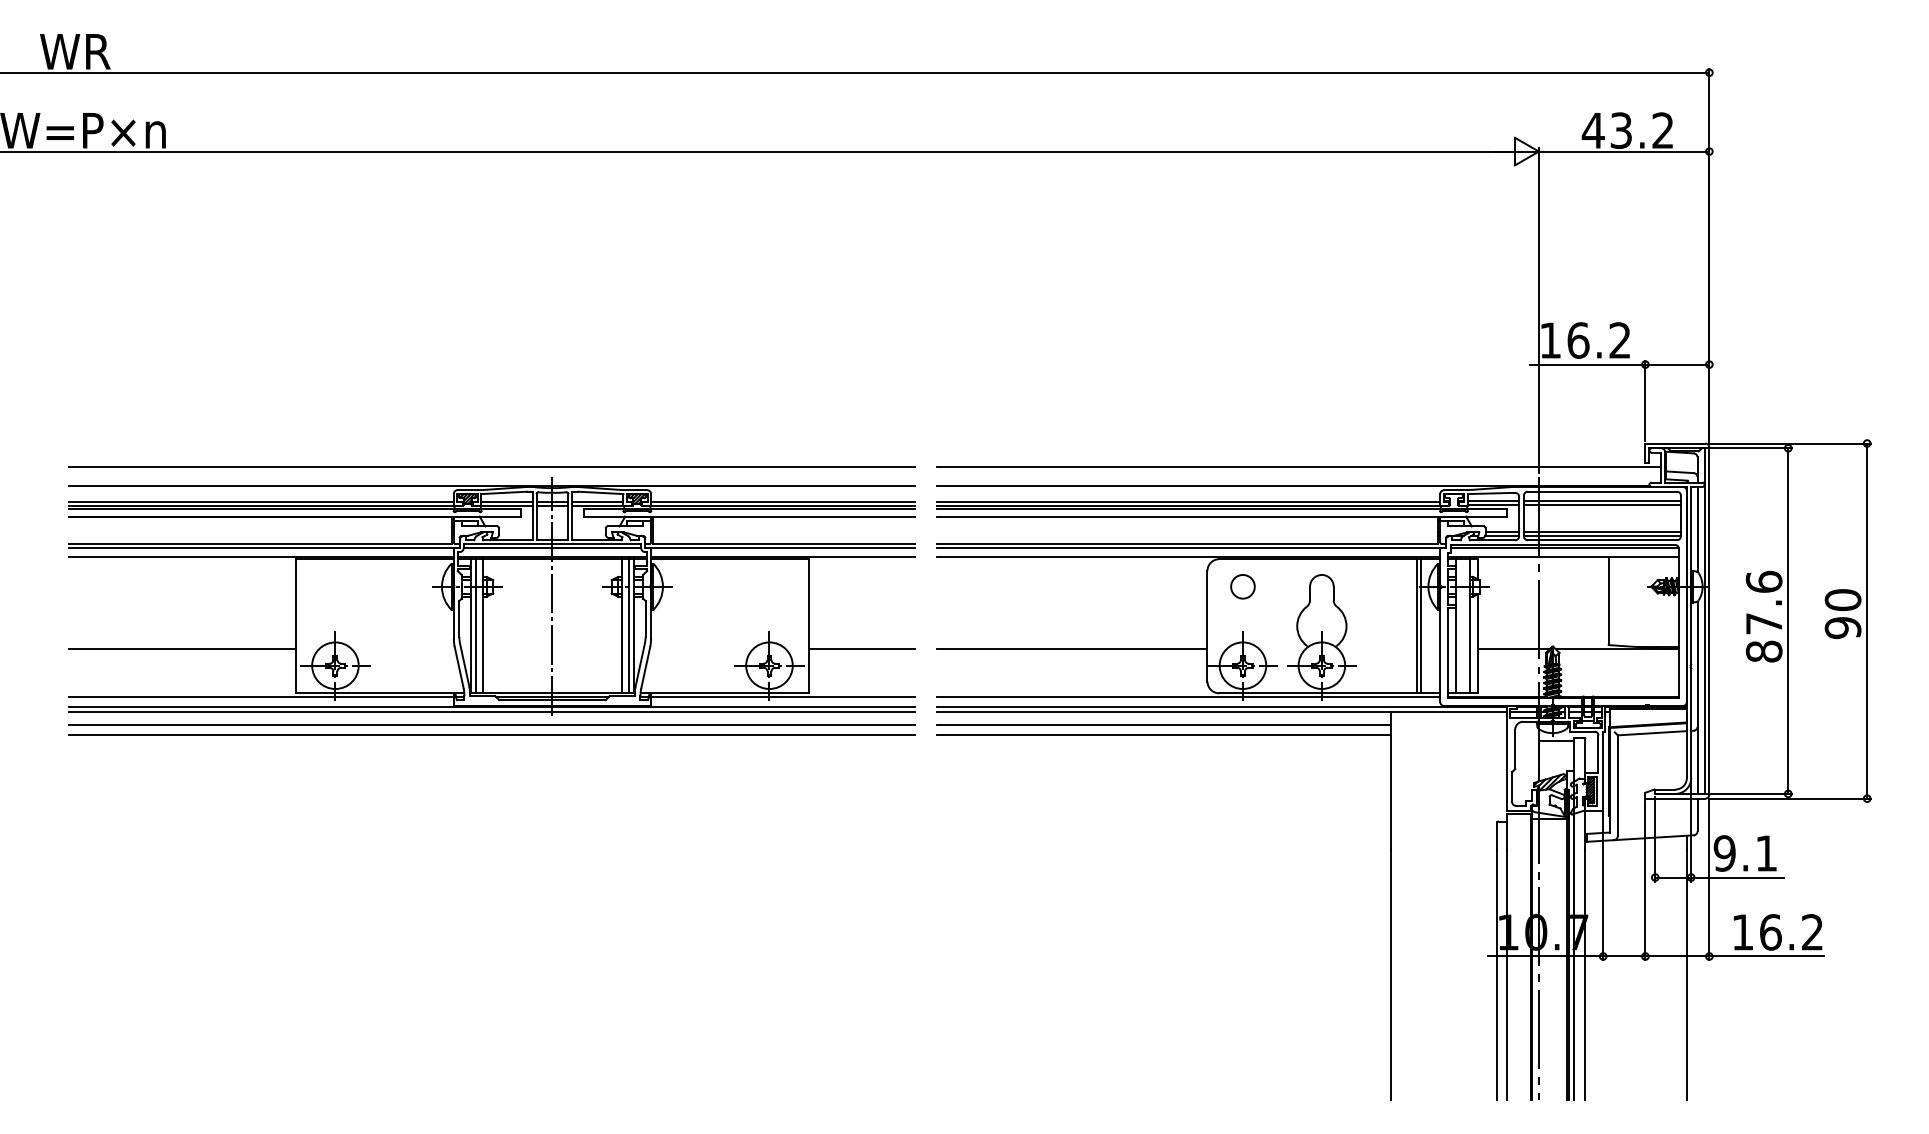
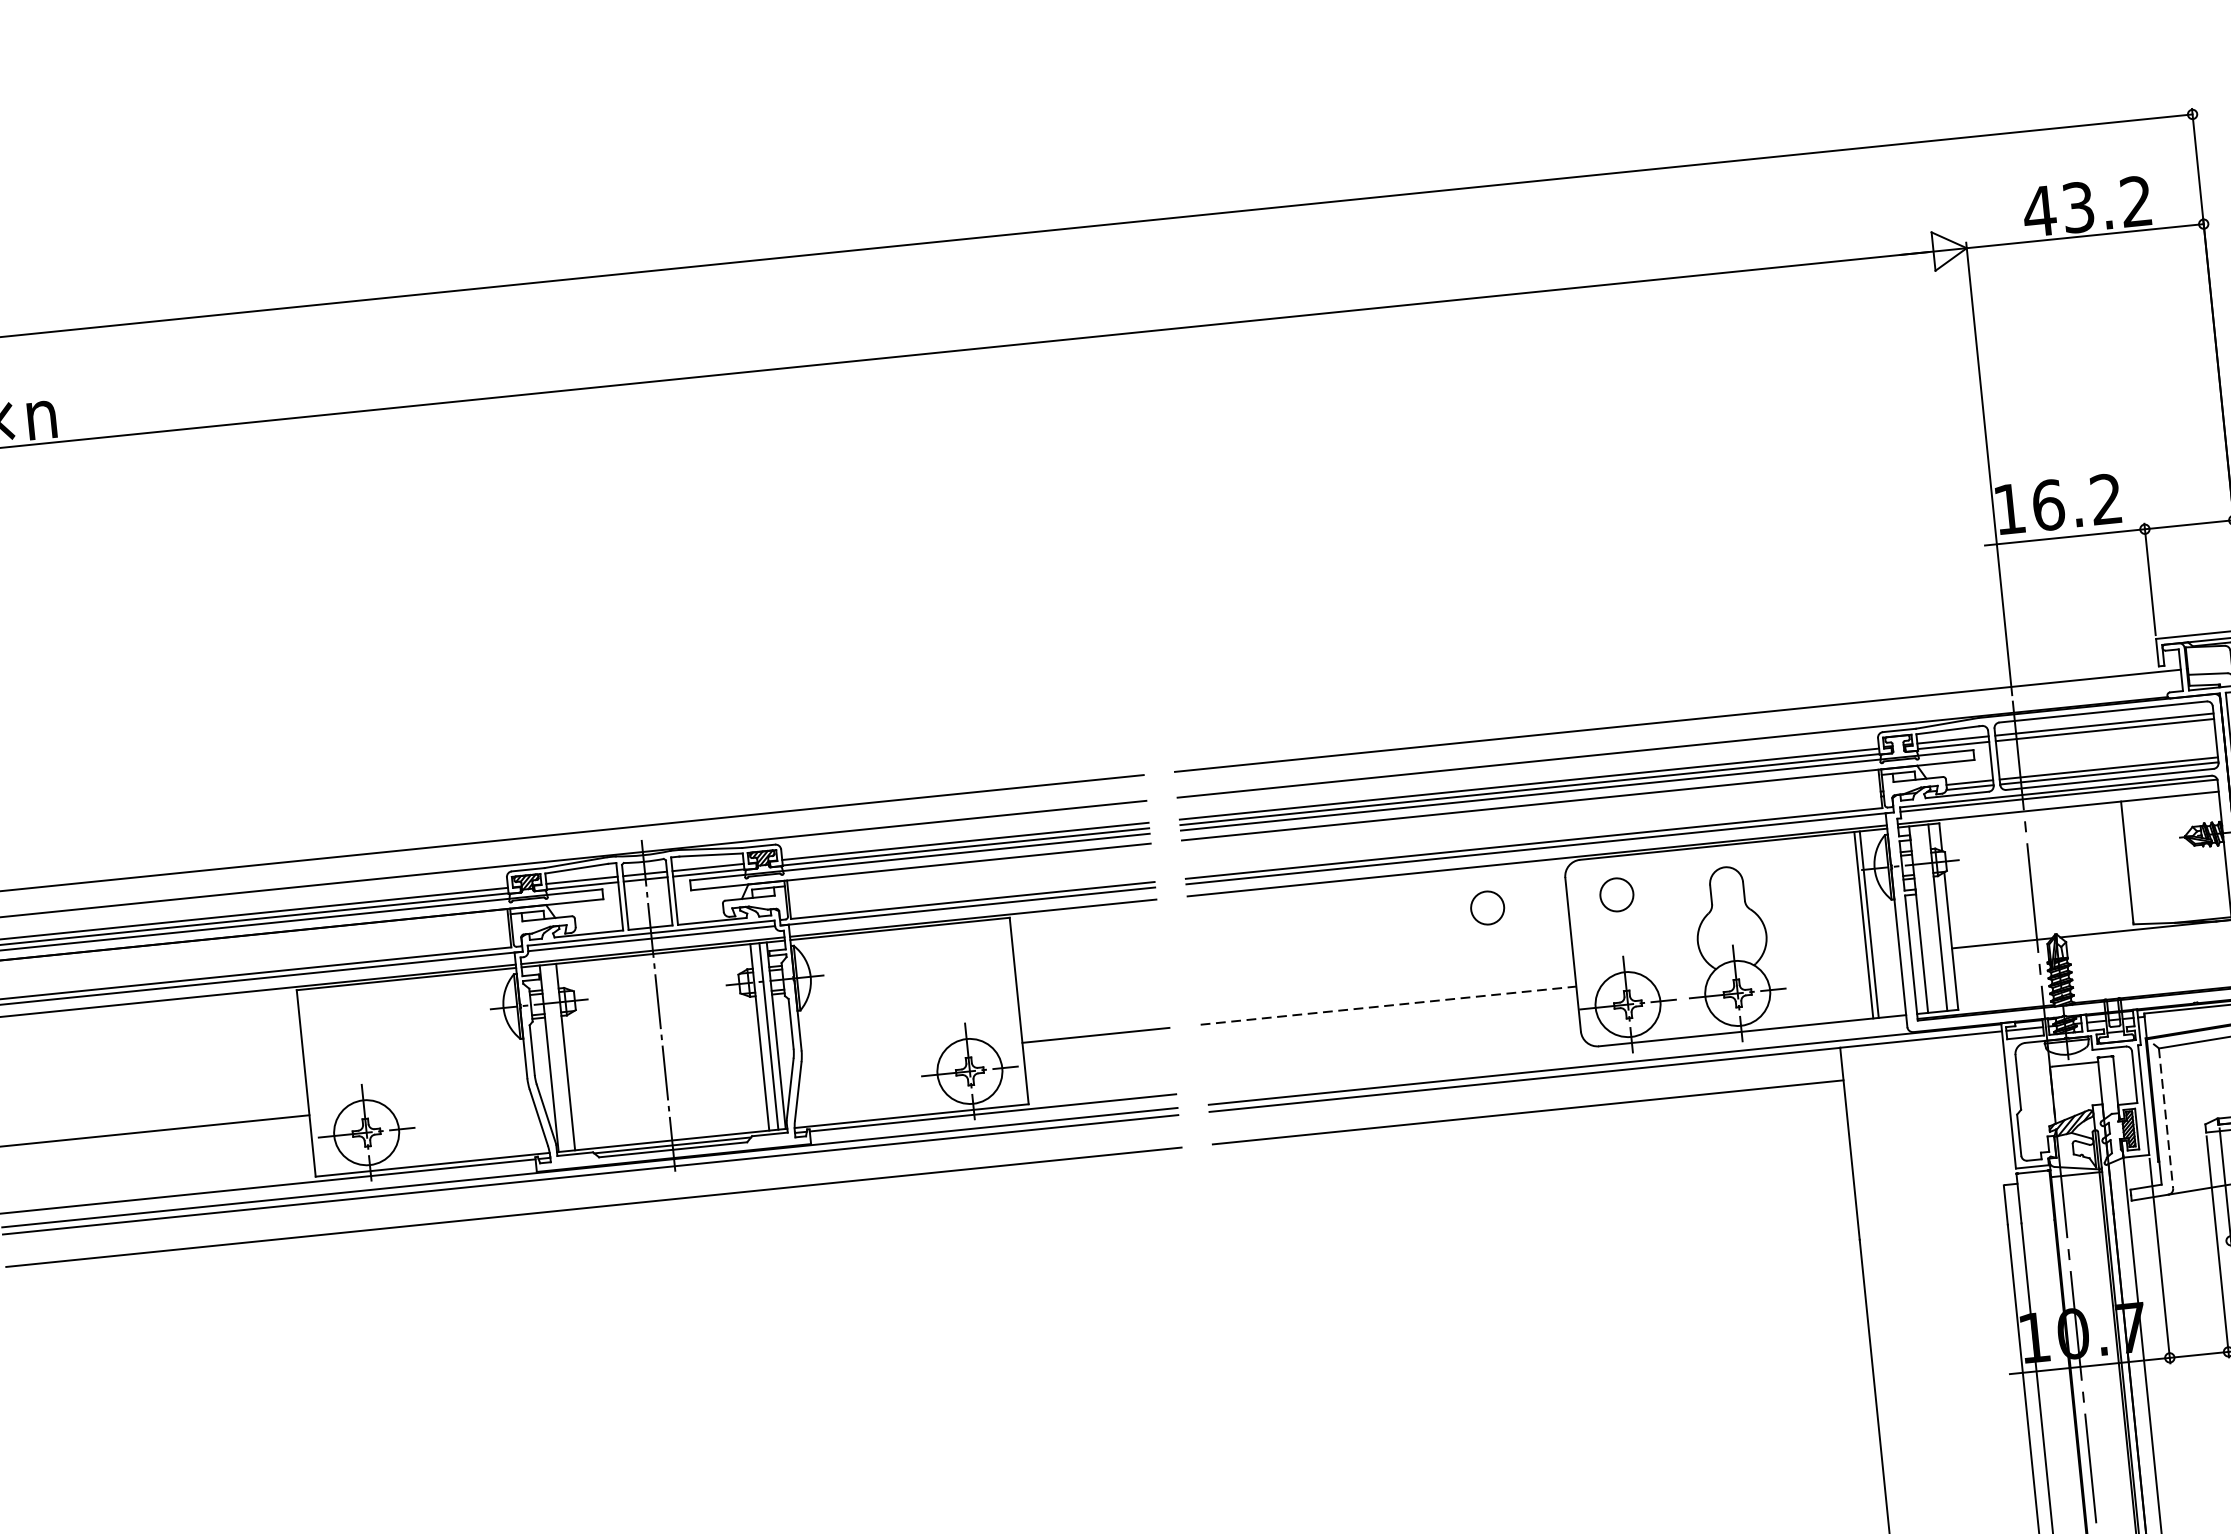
circle: (1149, 586) -> (1486, 907), added
line: (476, 626) -> (557, 1058), removed
line: (1072, 649) -> (1388, 1006), solid -> dashed
line: (1188, 696) -> (1556, 1055), removed
line: (491, 724) -> (591, 1192), removed
line: (1163, 724) -> (1525, 1097), removed
line: (1617, 786) -> (2165, 1119), solid -> dashed

